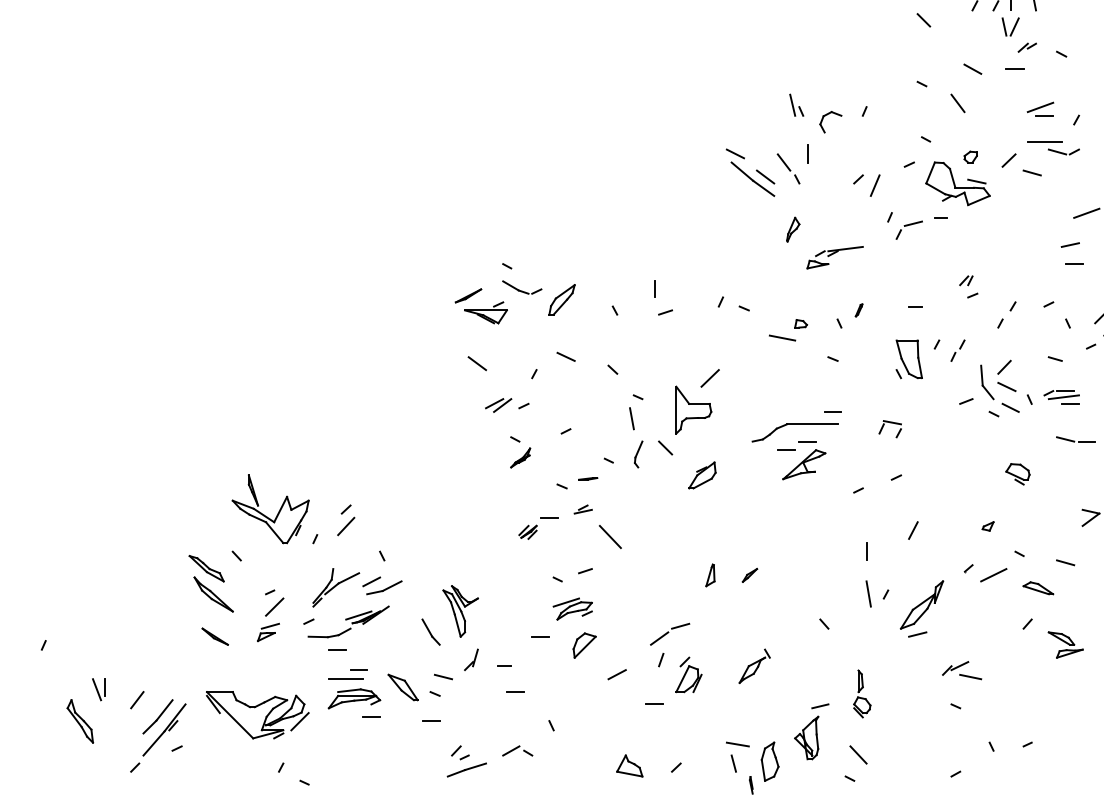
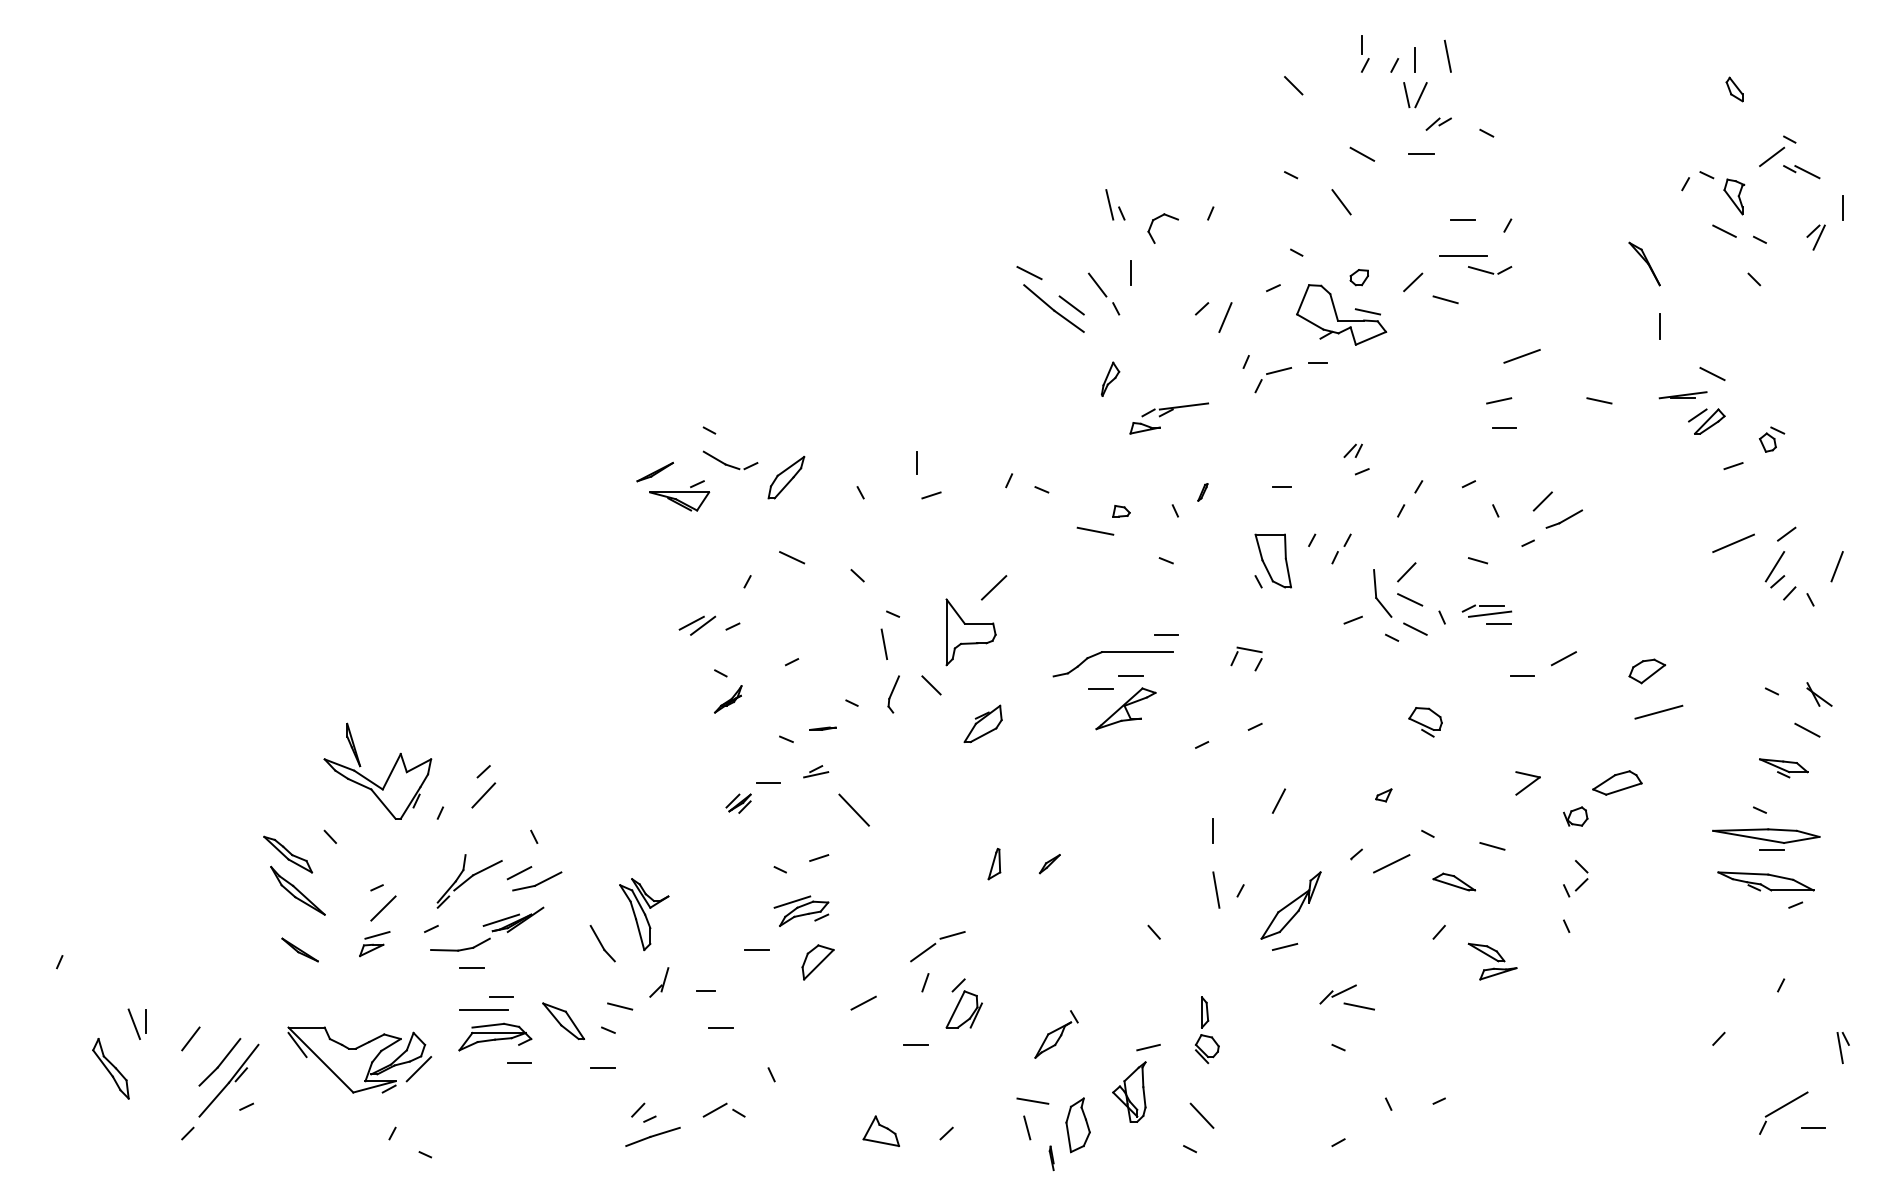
line: (1040, 107) -> (1457, 207), removed
line: (477, 363) -> (667, 567), removed
line: (1065, 439) -> (1492, 673), removed
part: (754, 666) -> (1056, 1034), moved

